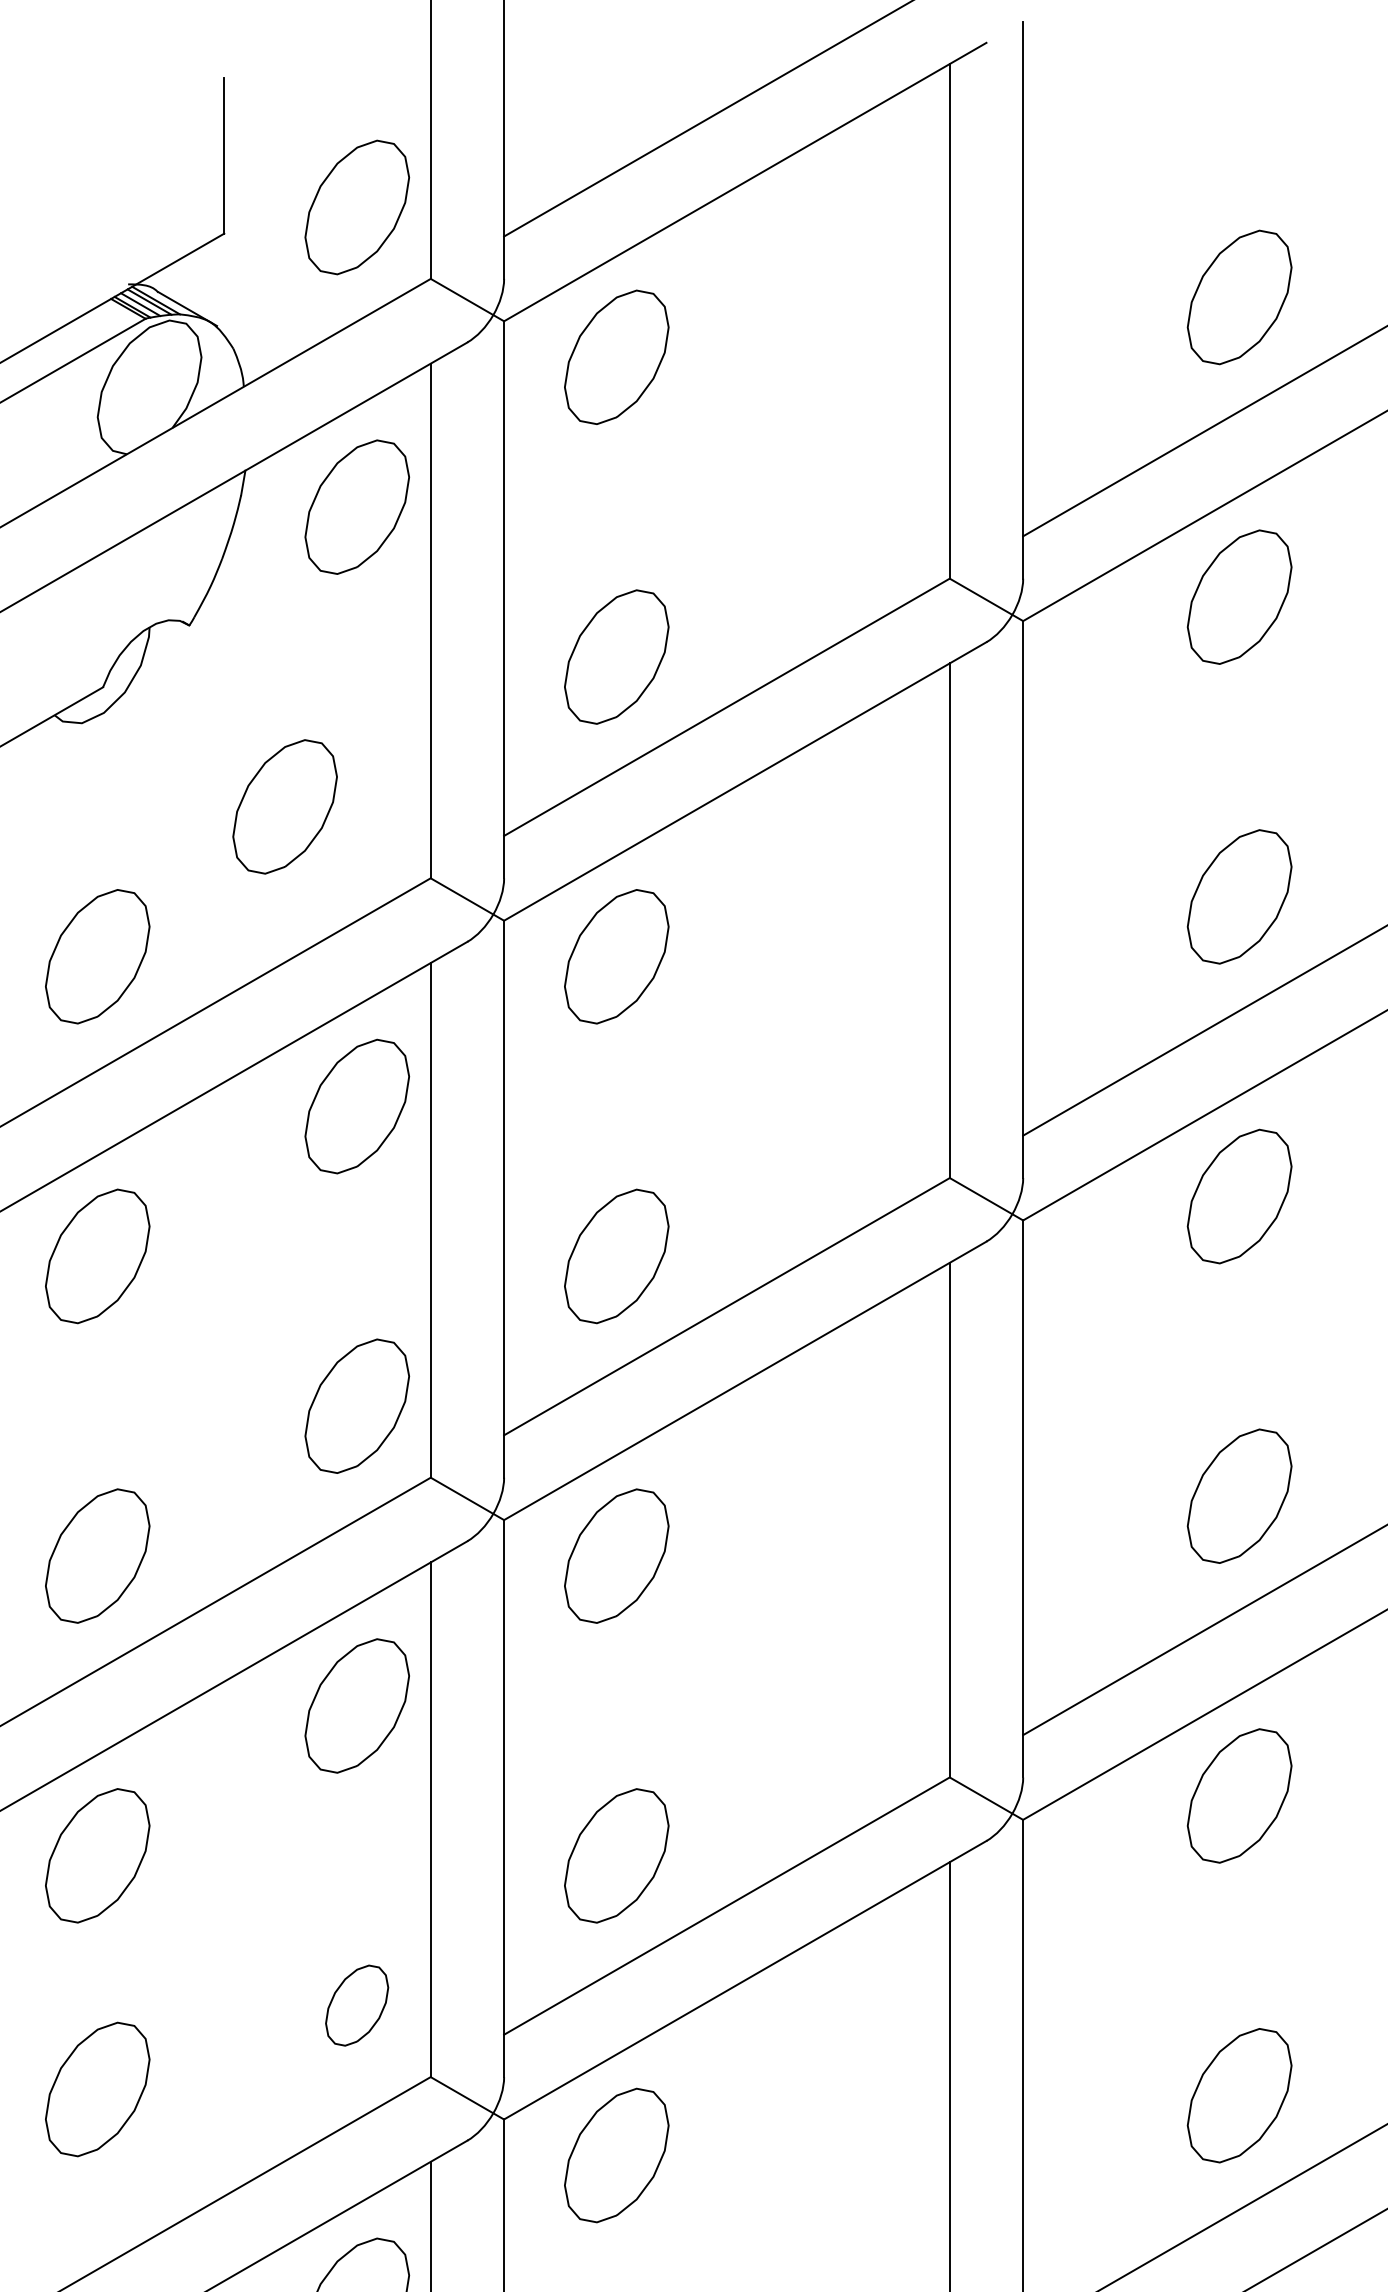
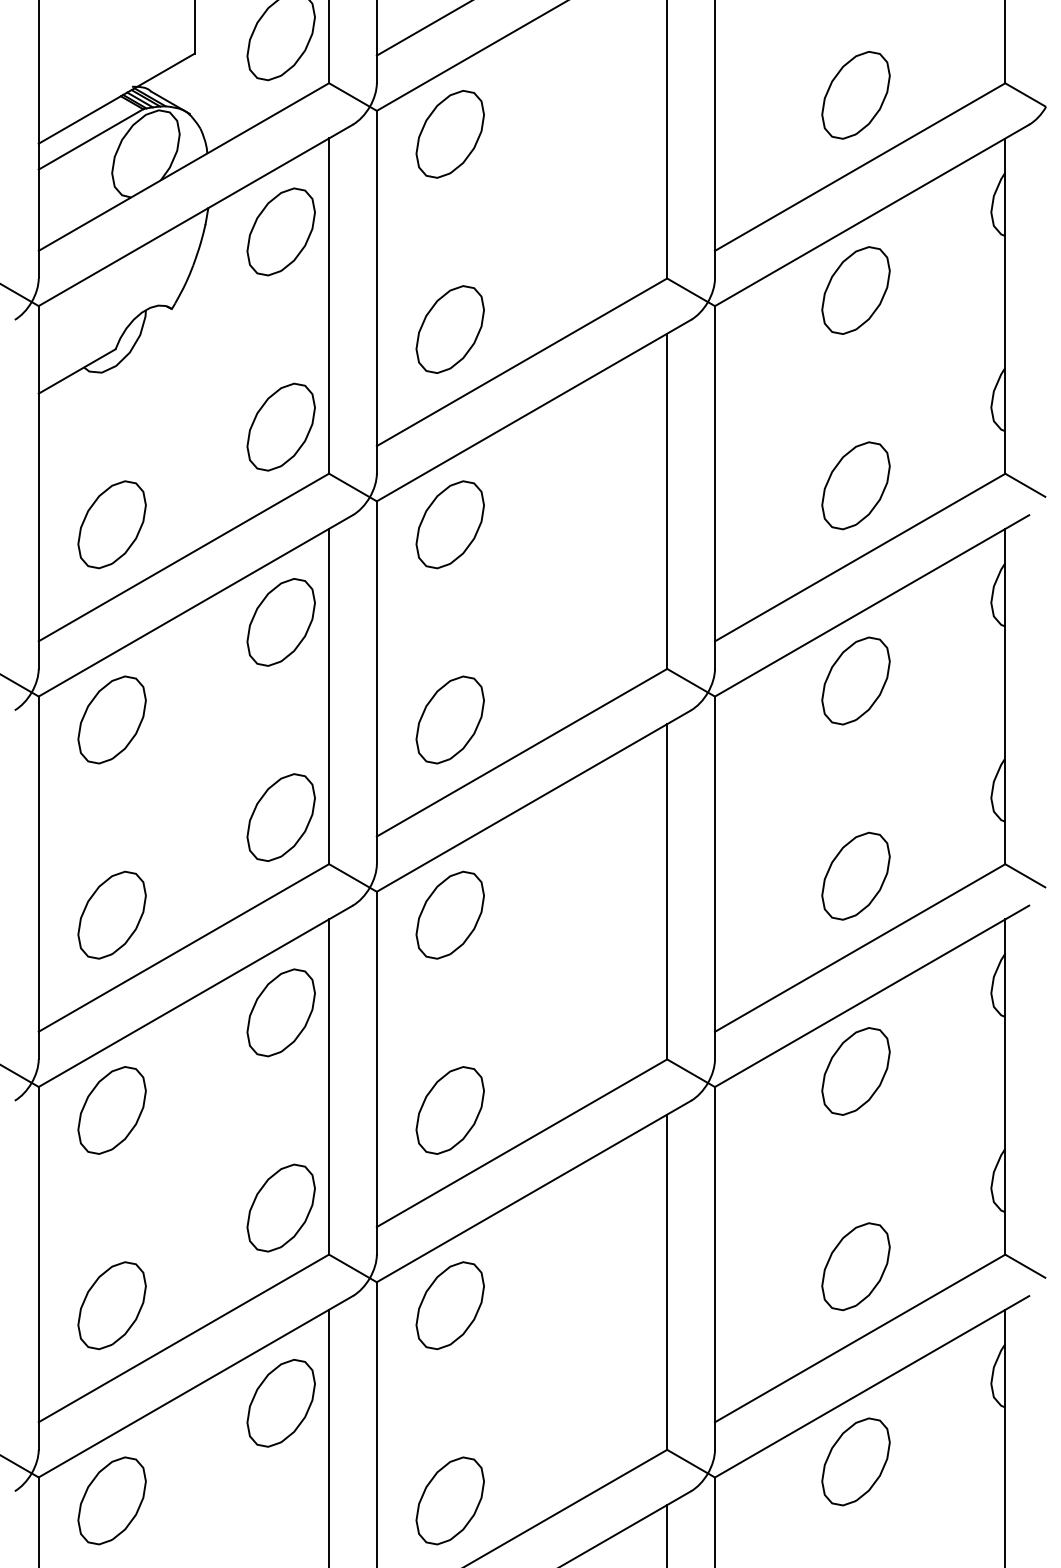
part: (284, 805) -> (280, 426), moved
part: (356, 2004) -> (280, 1207), size x1.67
part: (96, 2089) -> (111, 1305), moved

